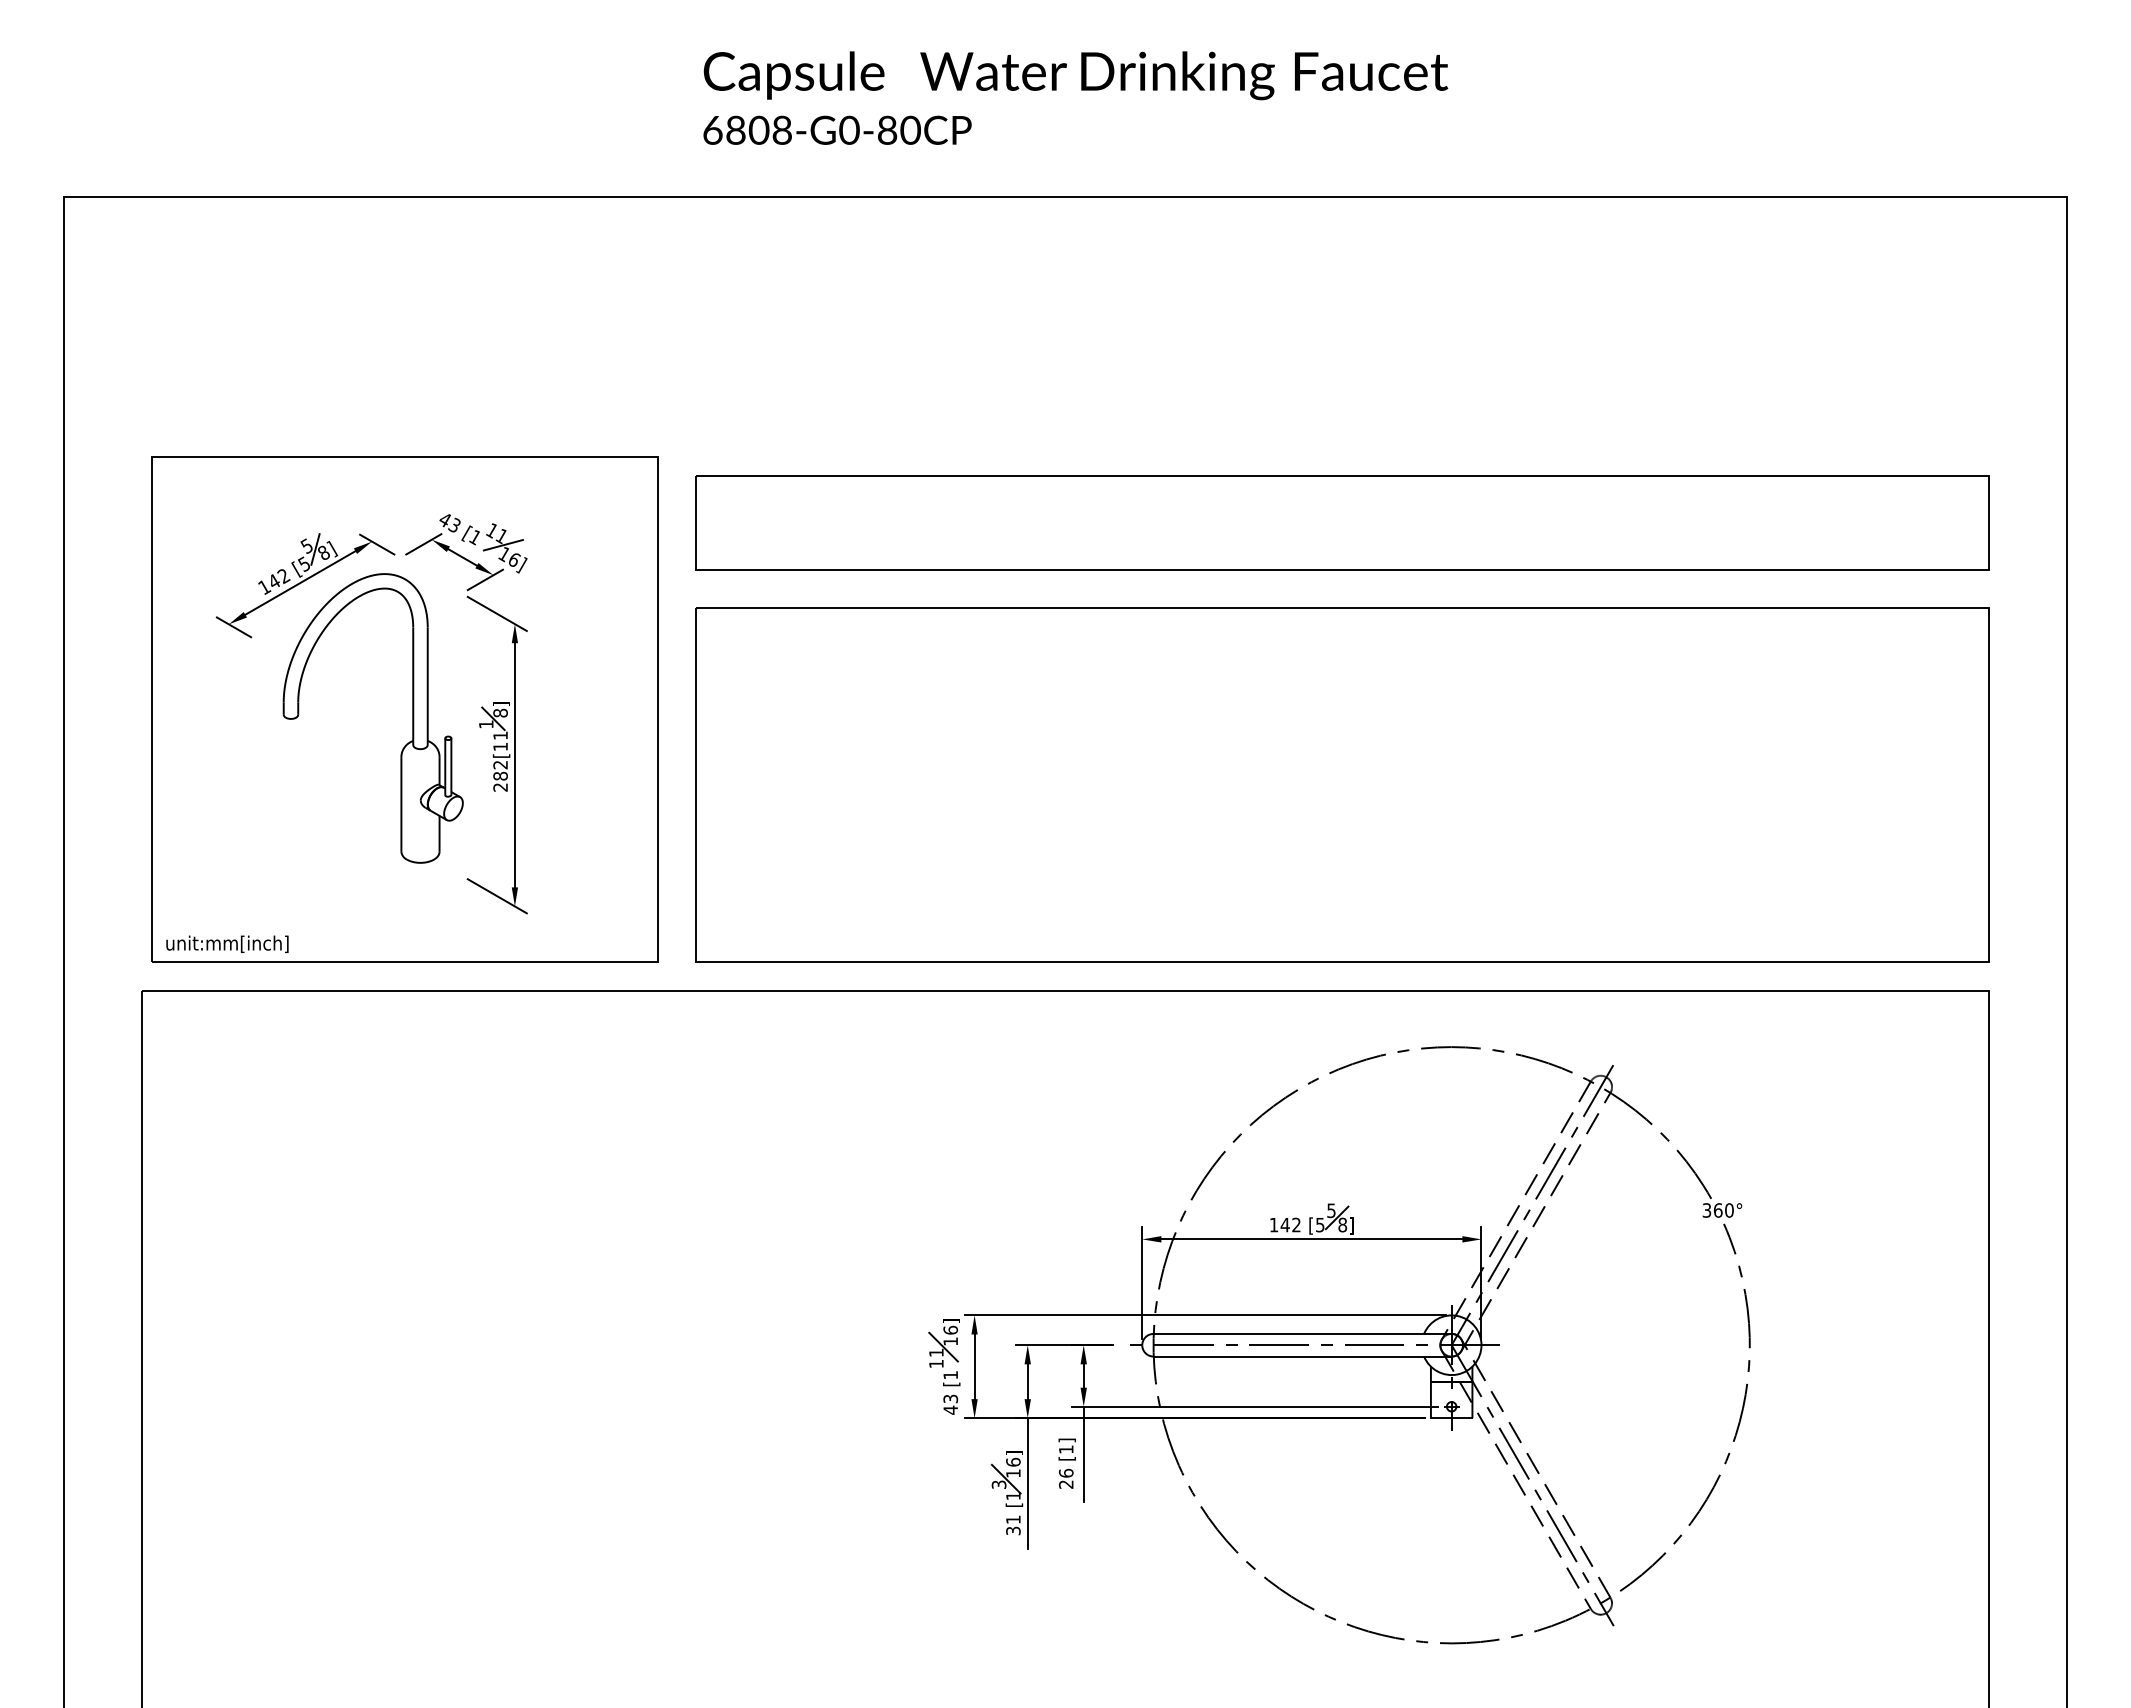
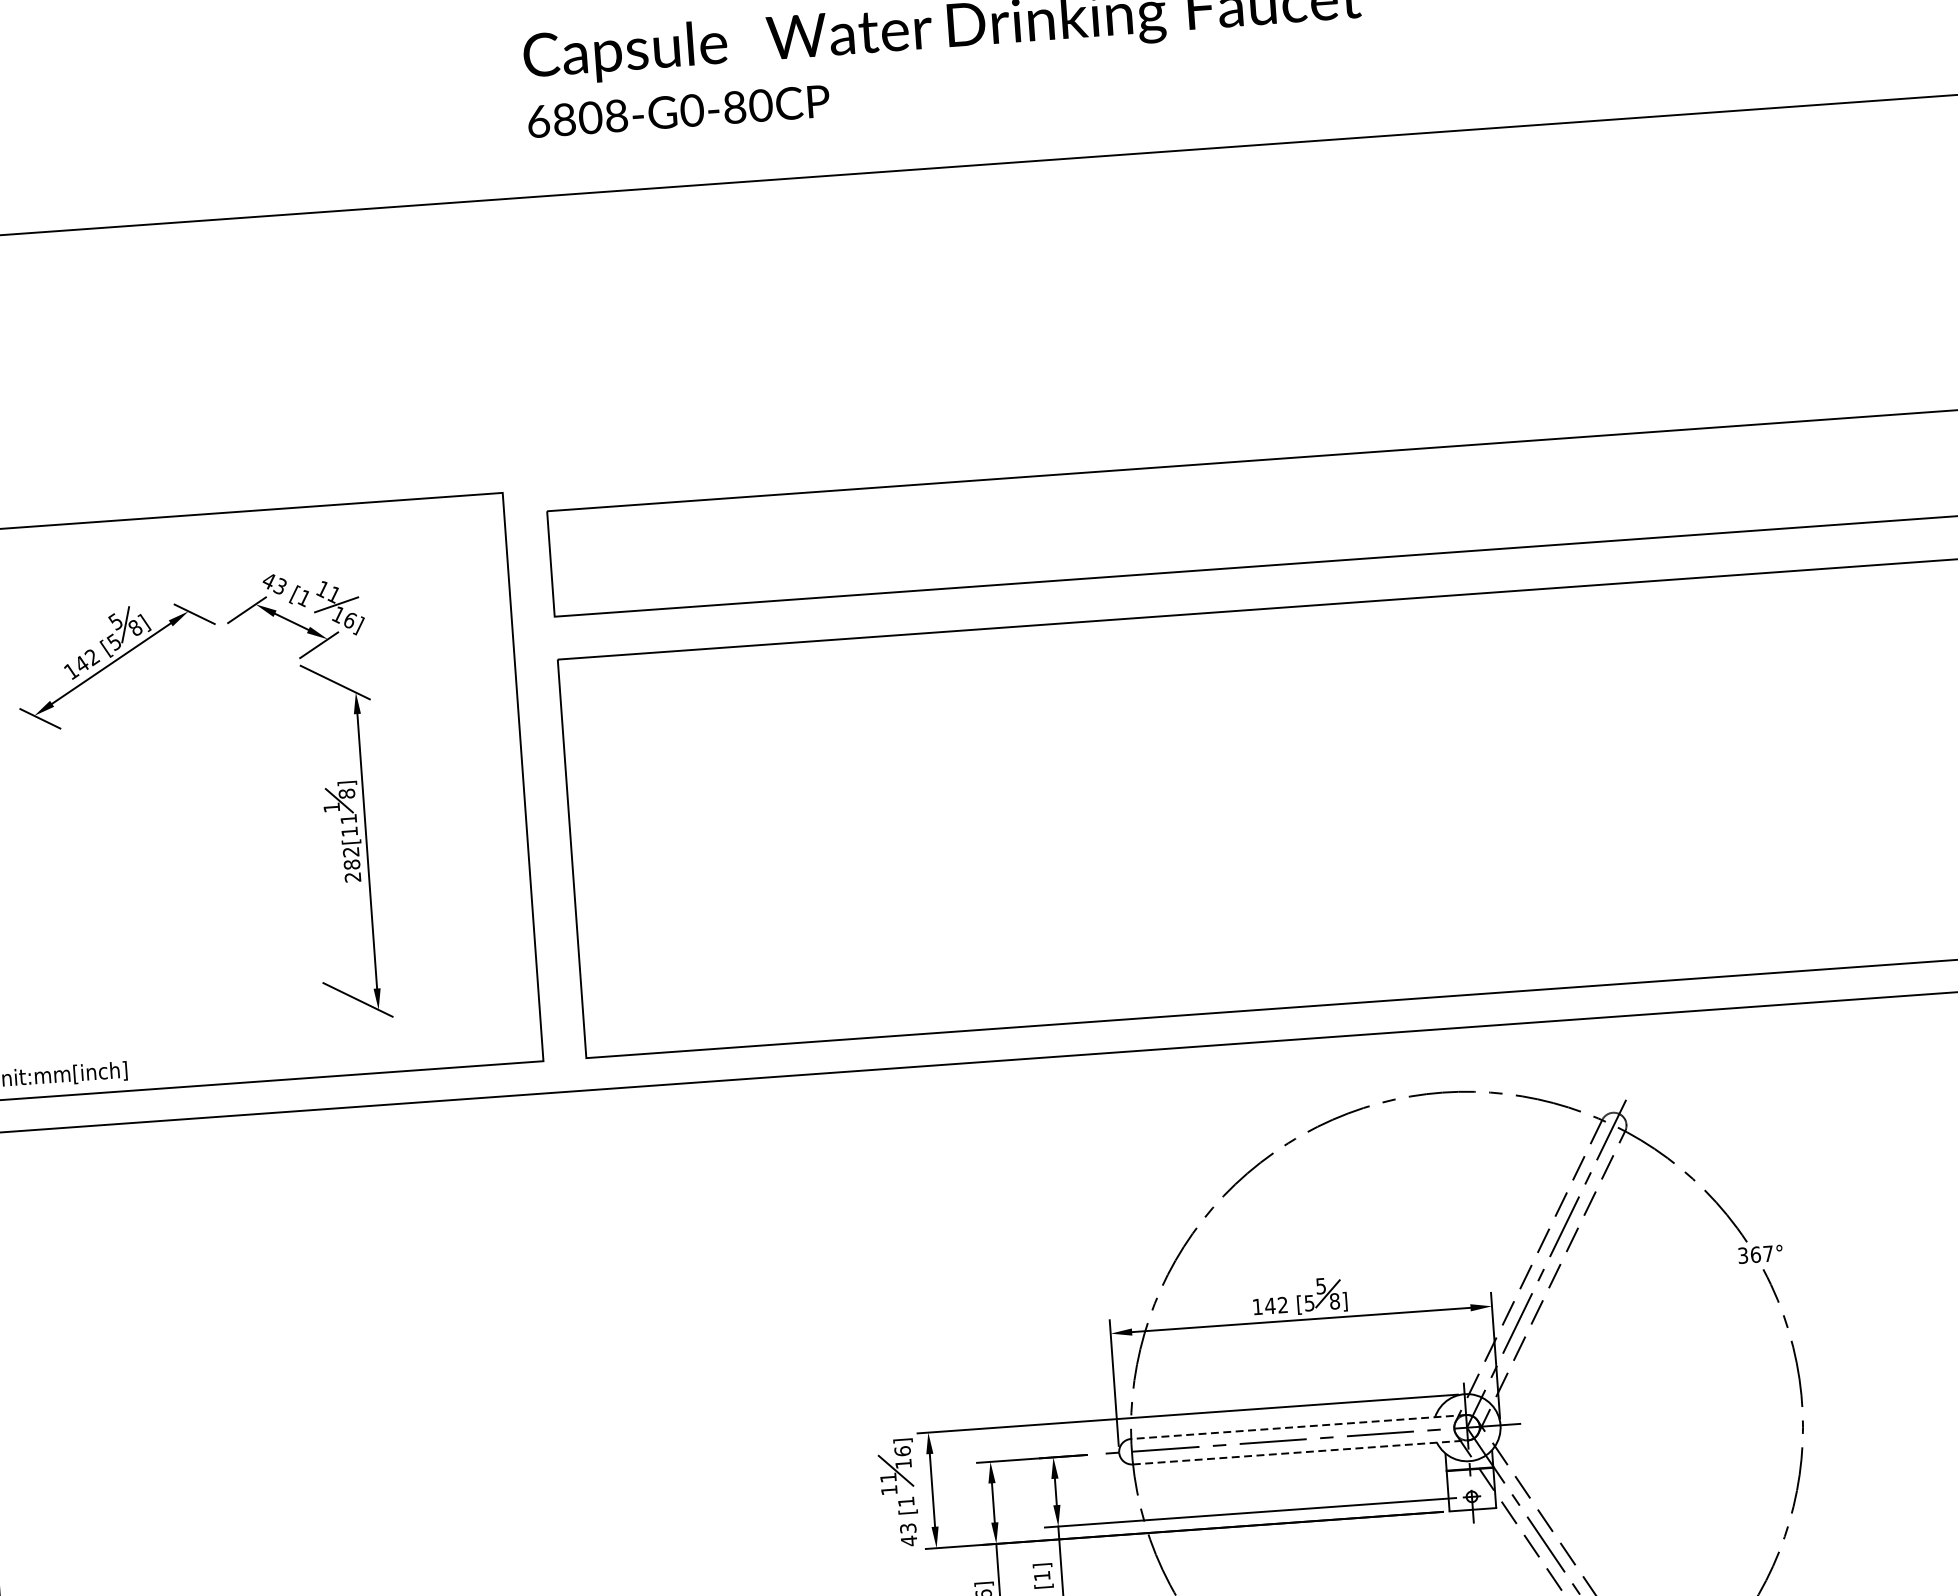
part: (412, 718) -> (248, 806), removed
text: (1729, 1210) -> (1768, 1253), 360° -> 367°
line: (1302, 1333) -> (1298, 1426), solid -> dashed
line: (1303, 1356) -> (1301, 1452), solid -> dashed

